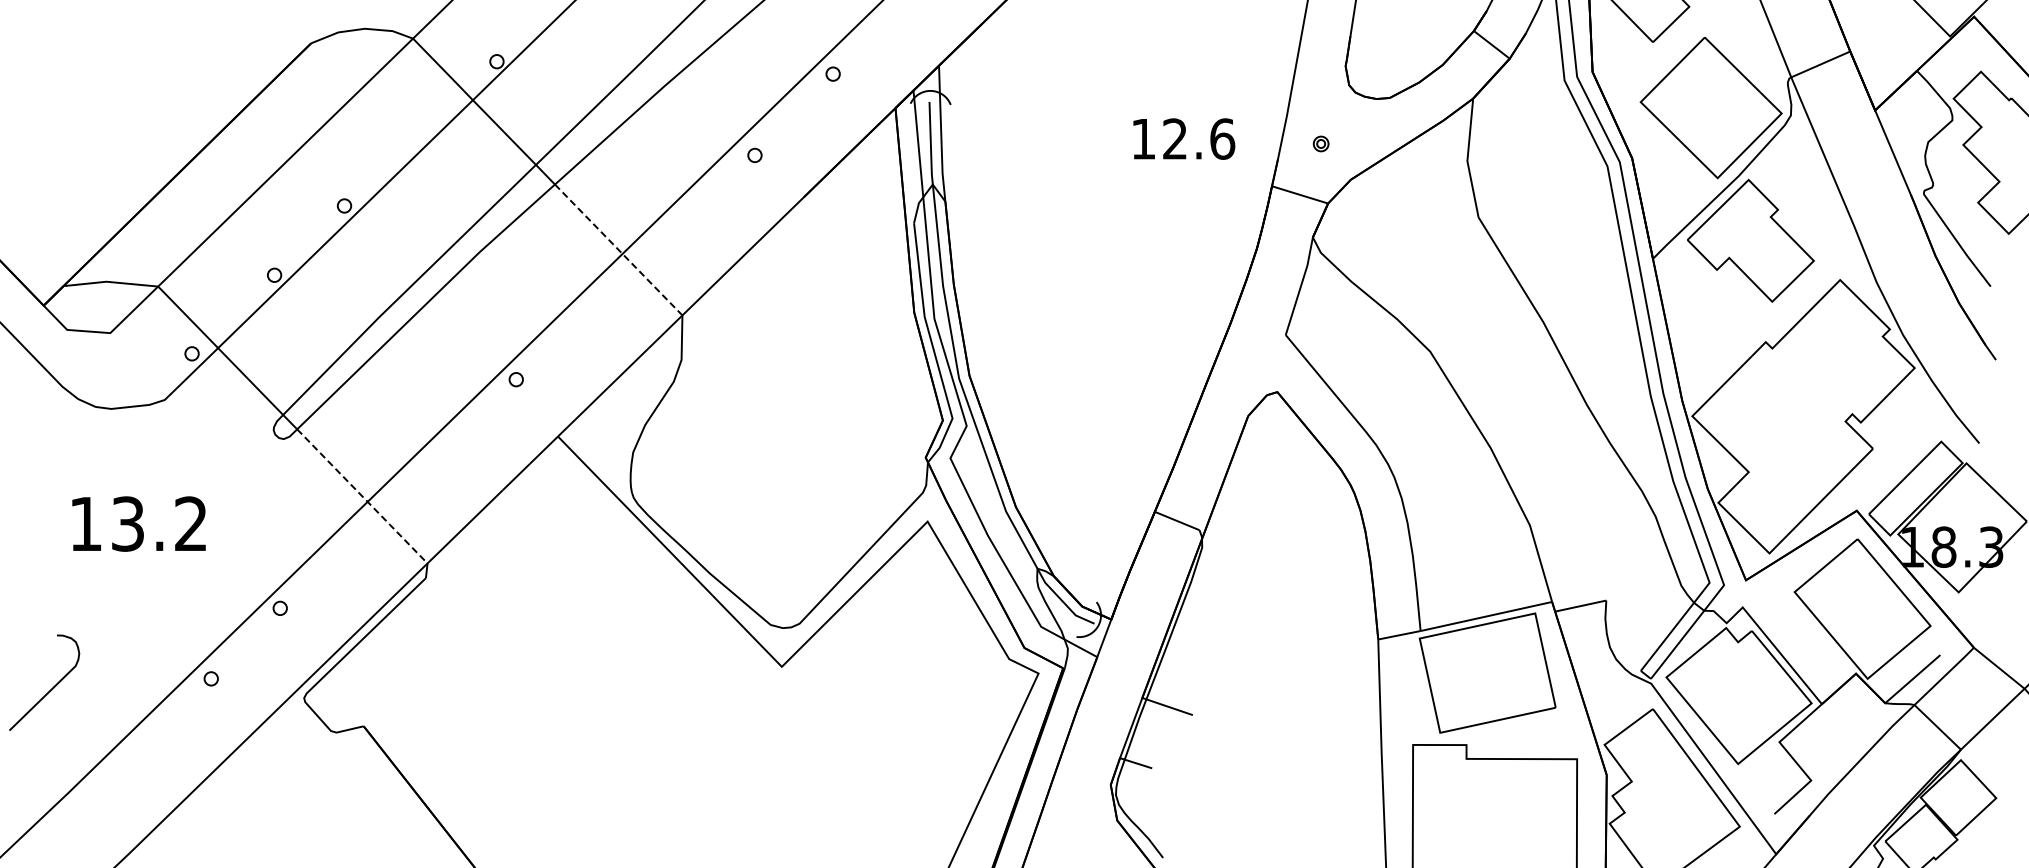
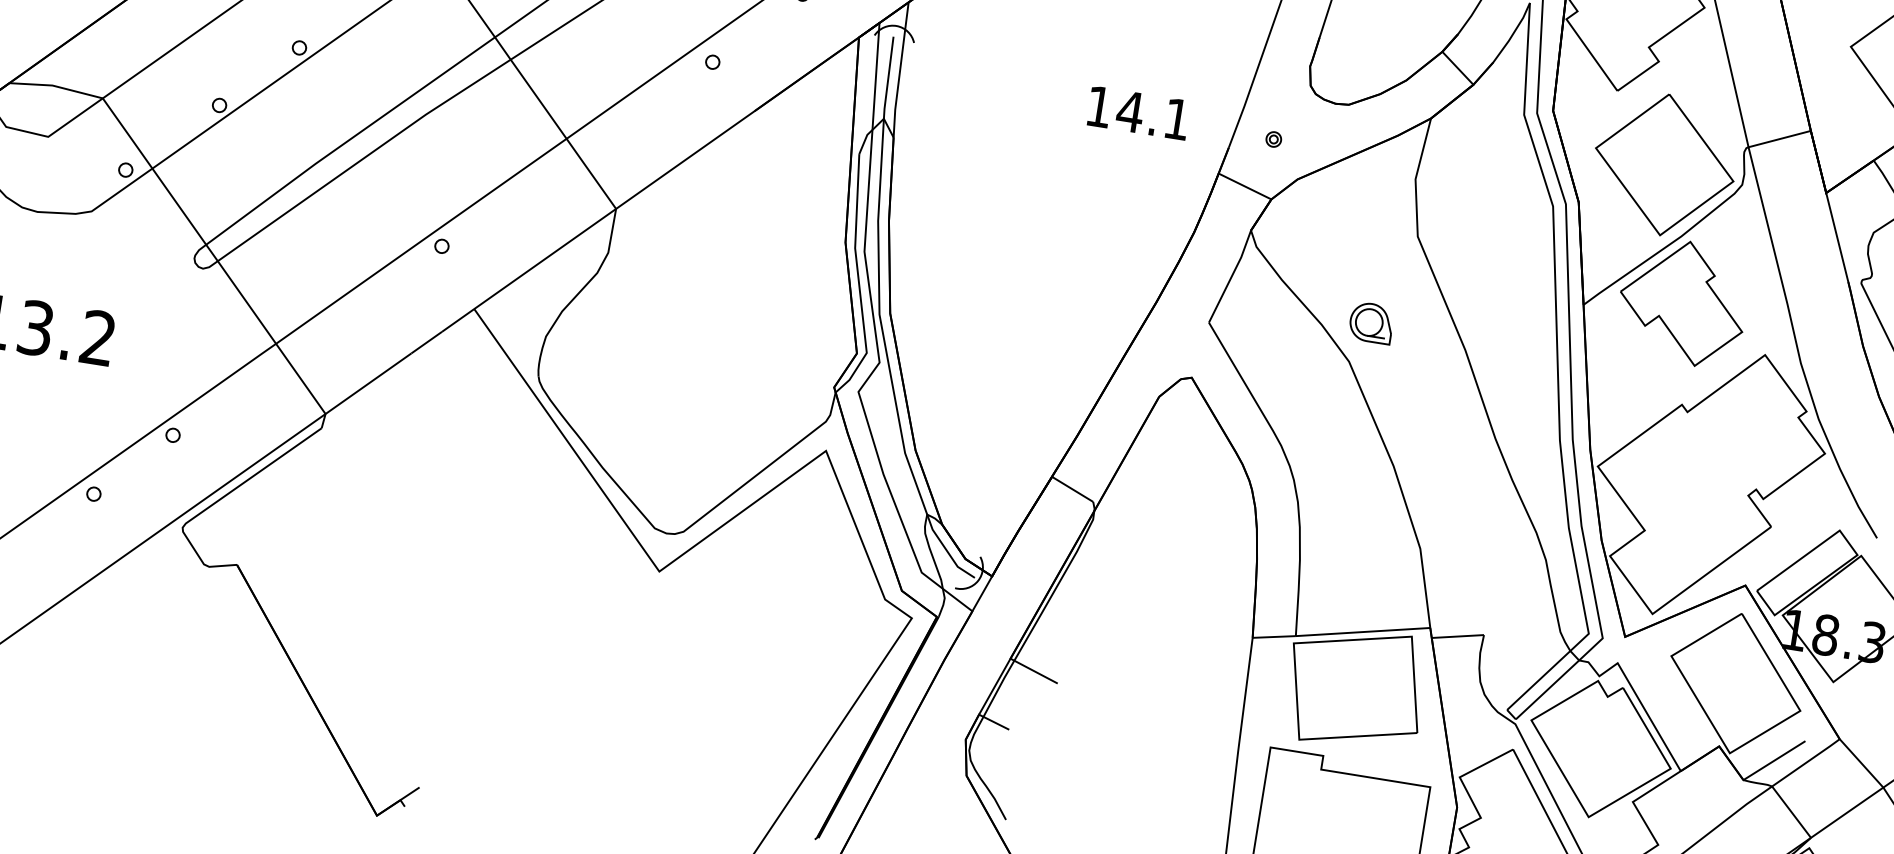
text: (1198, 138) -> (1153, 114), 12.6 -> 14.1
line: (619, 251) -> (563, 135), dashed -> solid
part: (1446, 309) -> (1371, 322), added
line: (363, 497) -> (272, 338), dashed -> solid

